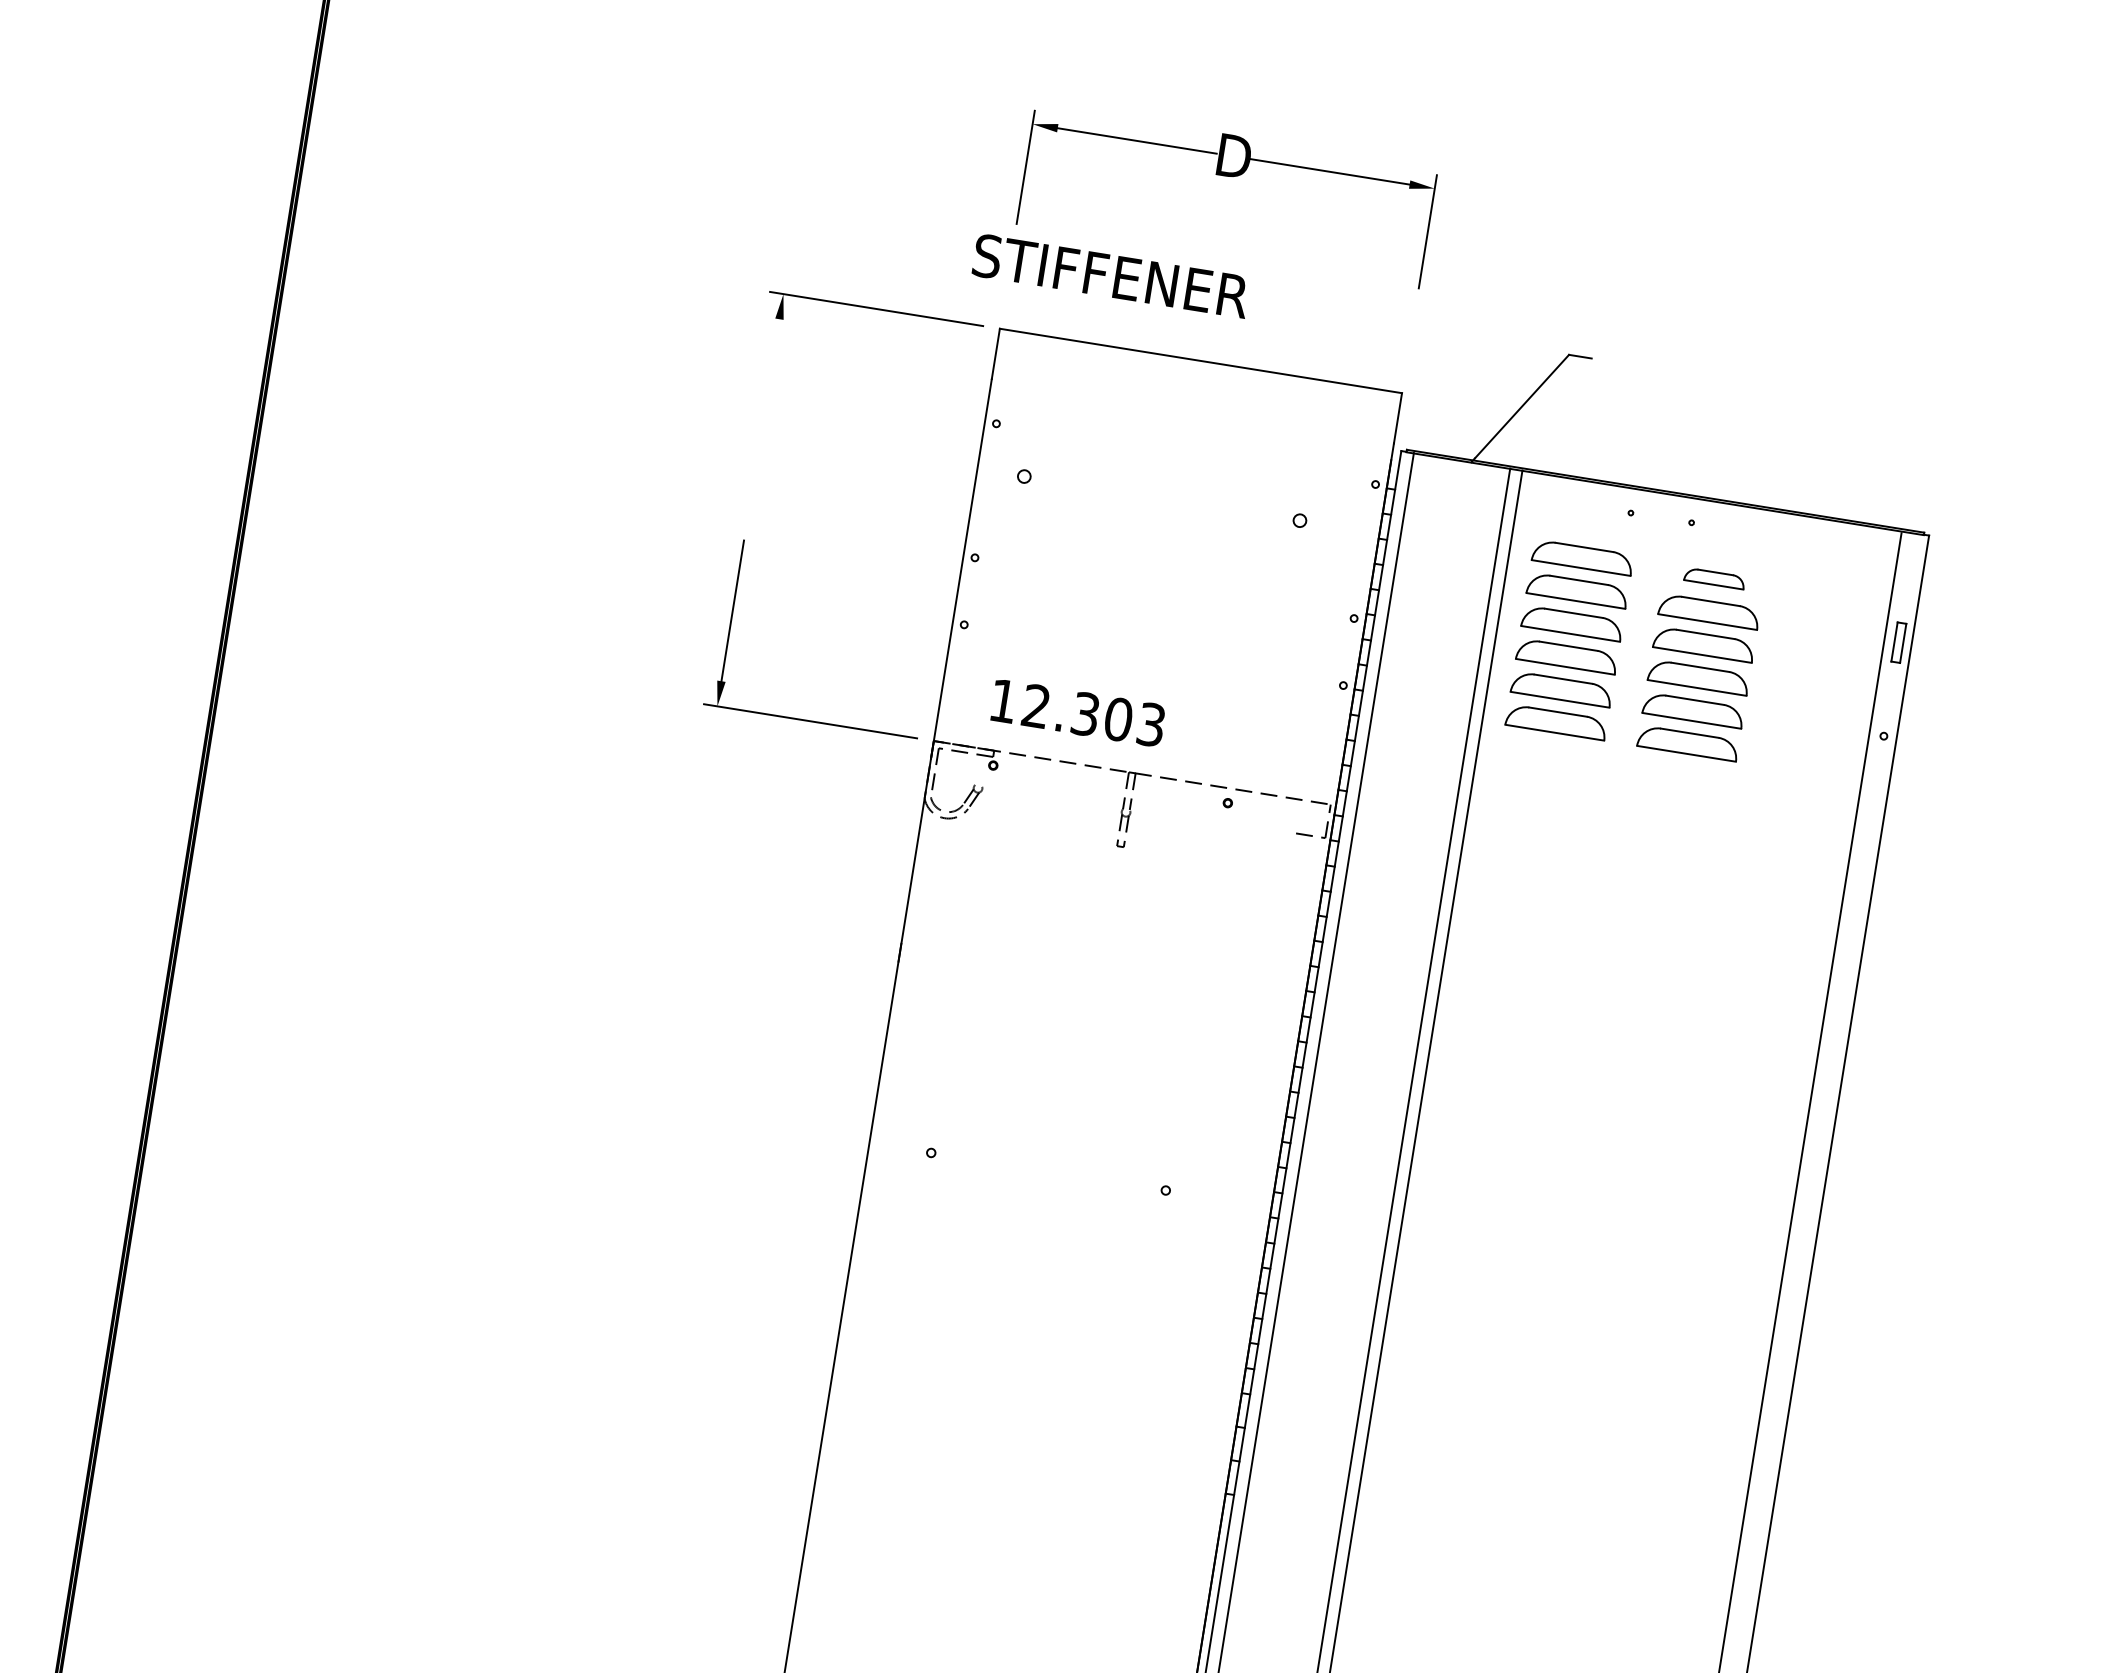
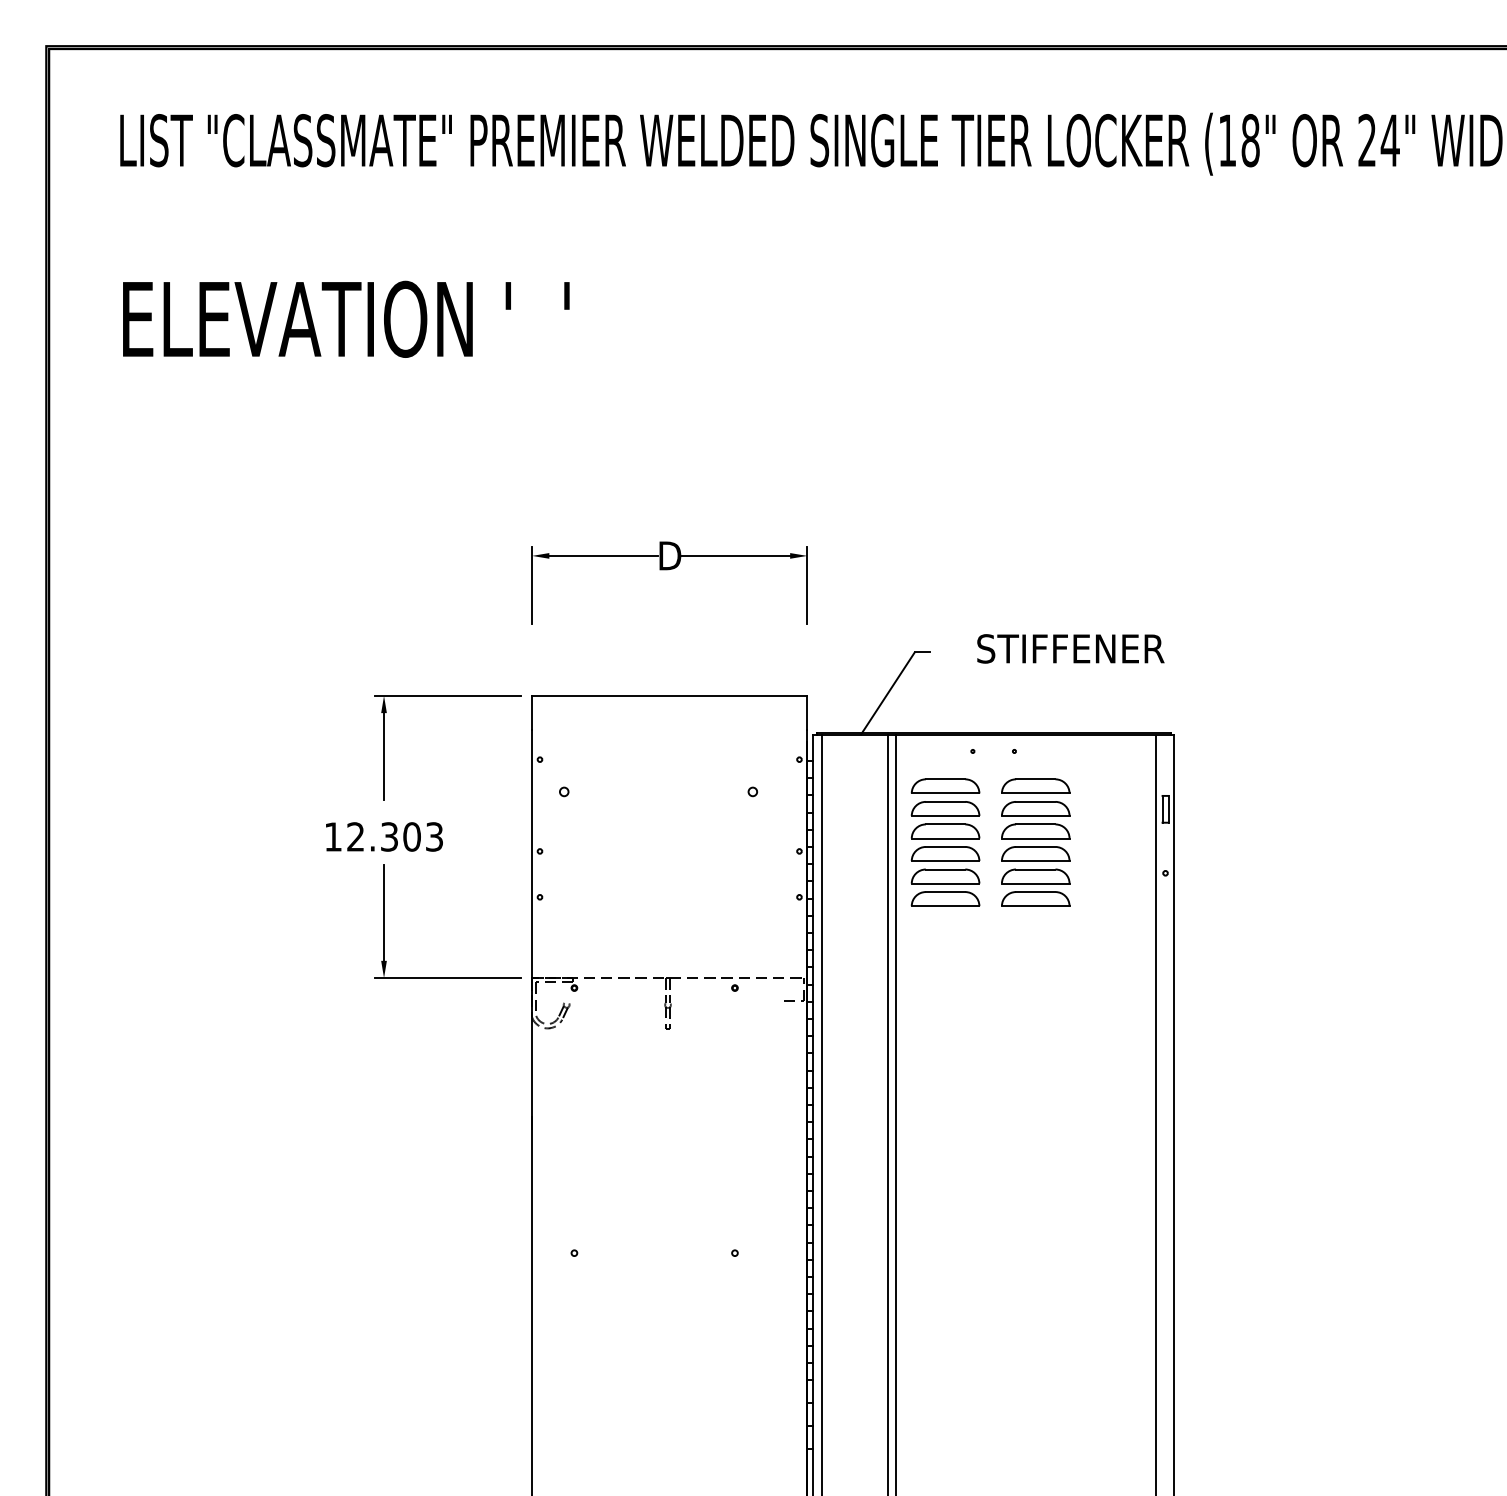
text: (1110, 275) -> (1070, 648), moved
line: (769, 382) -> (384, 756), added
part: (1714, 577) -> (1035, 785), size x1.67
text: (1078, 712) -> (384, 836), moved

